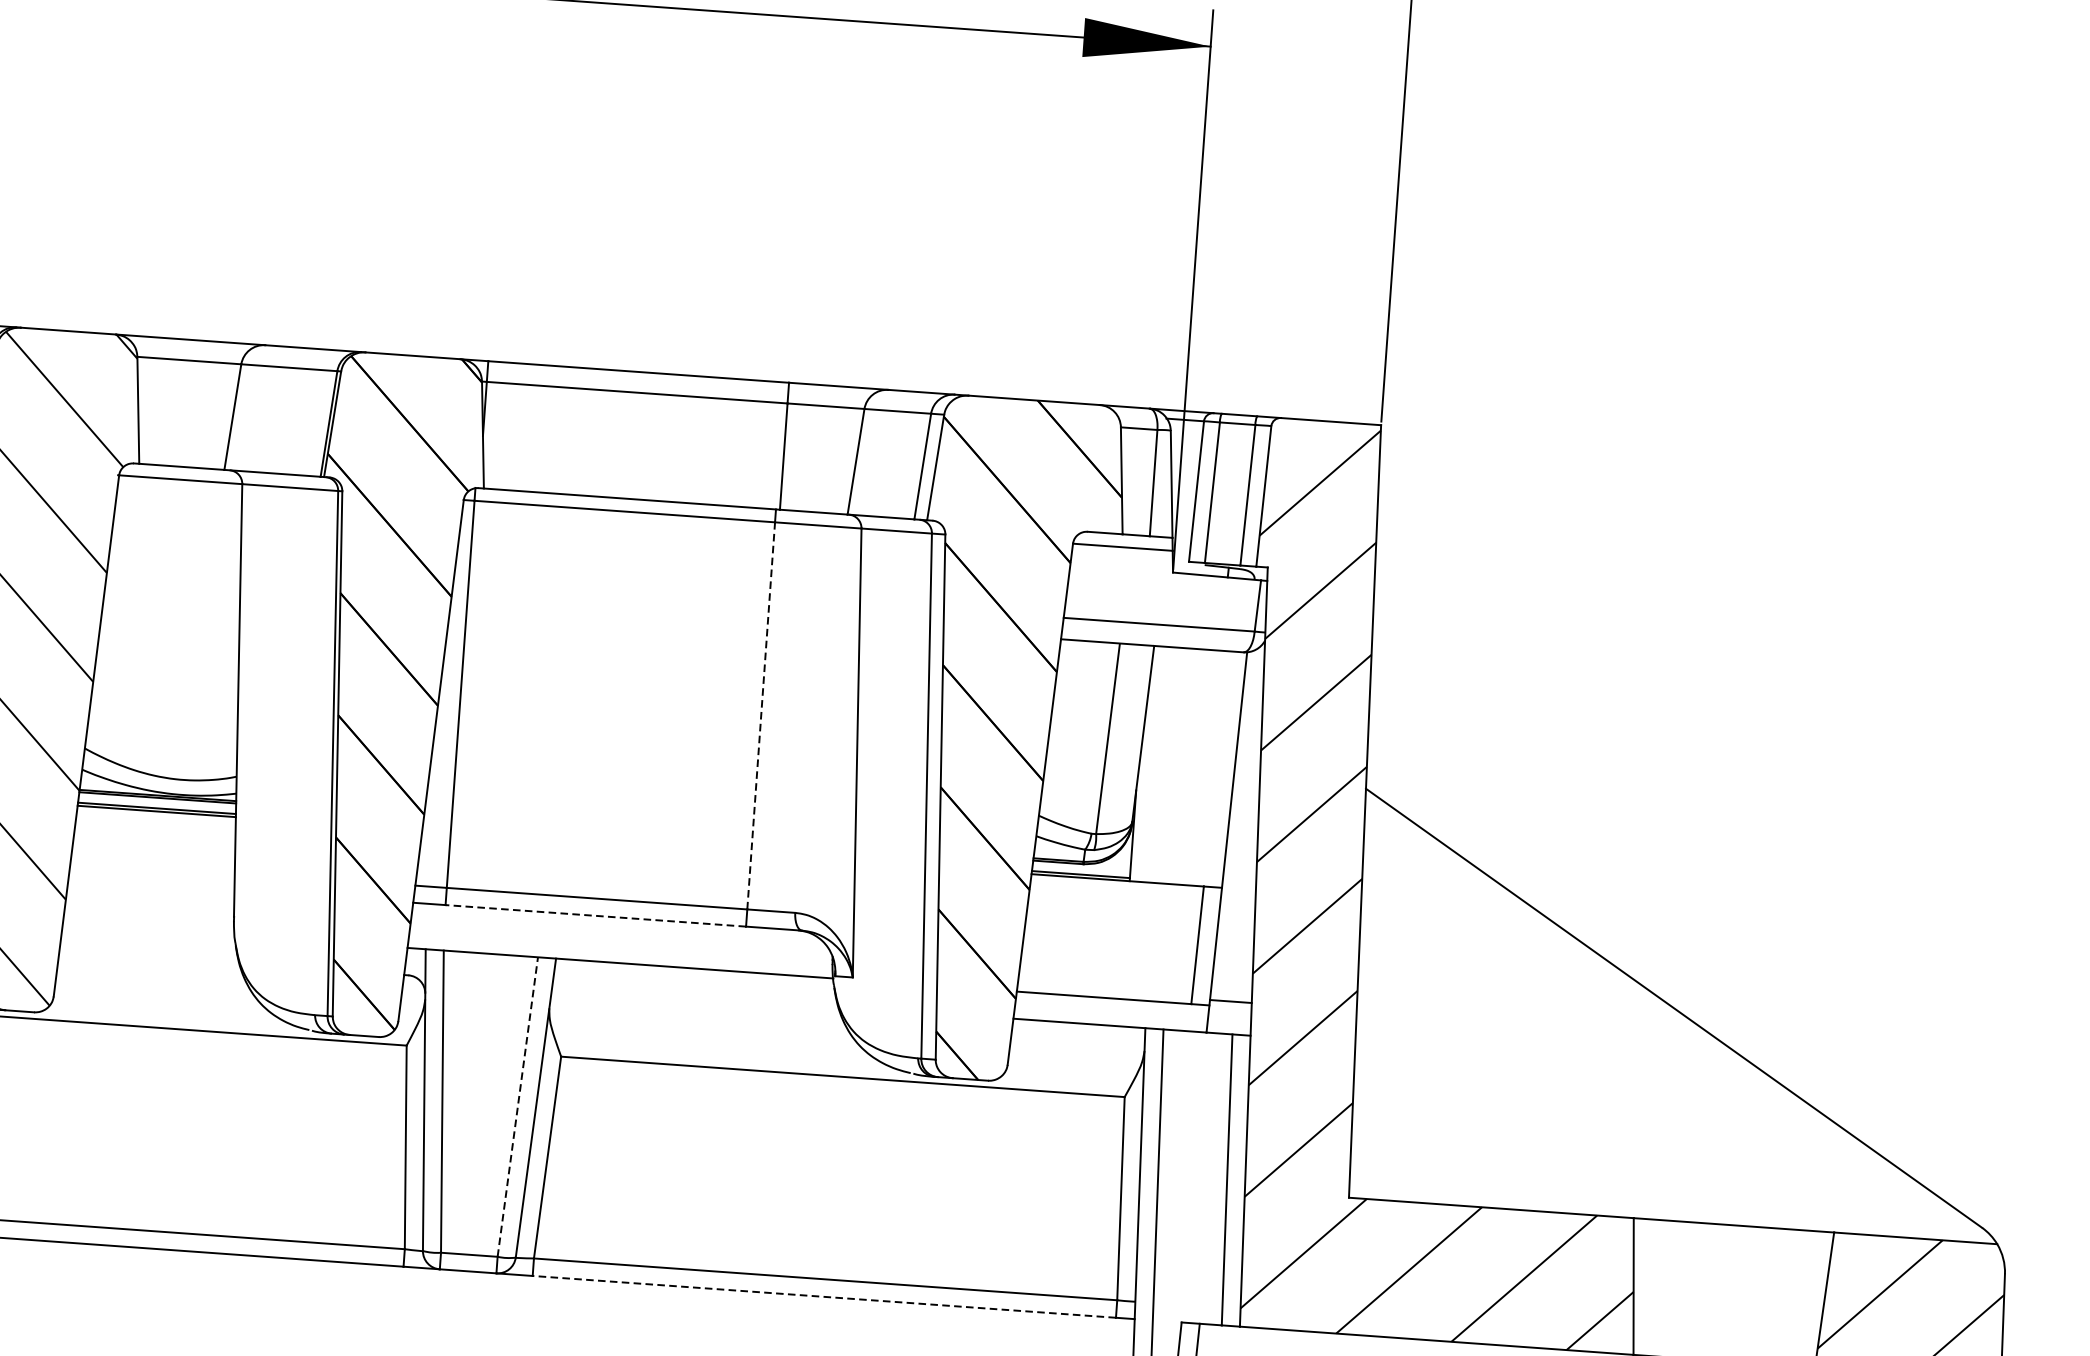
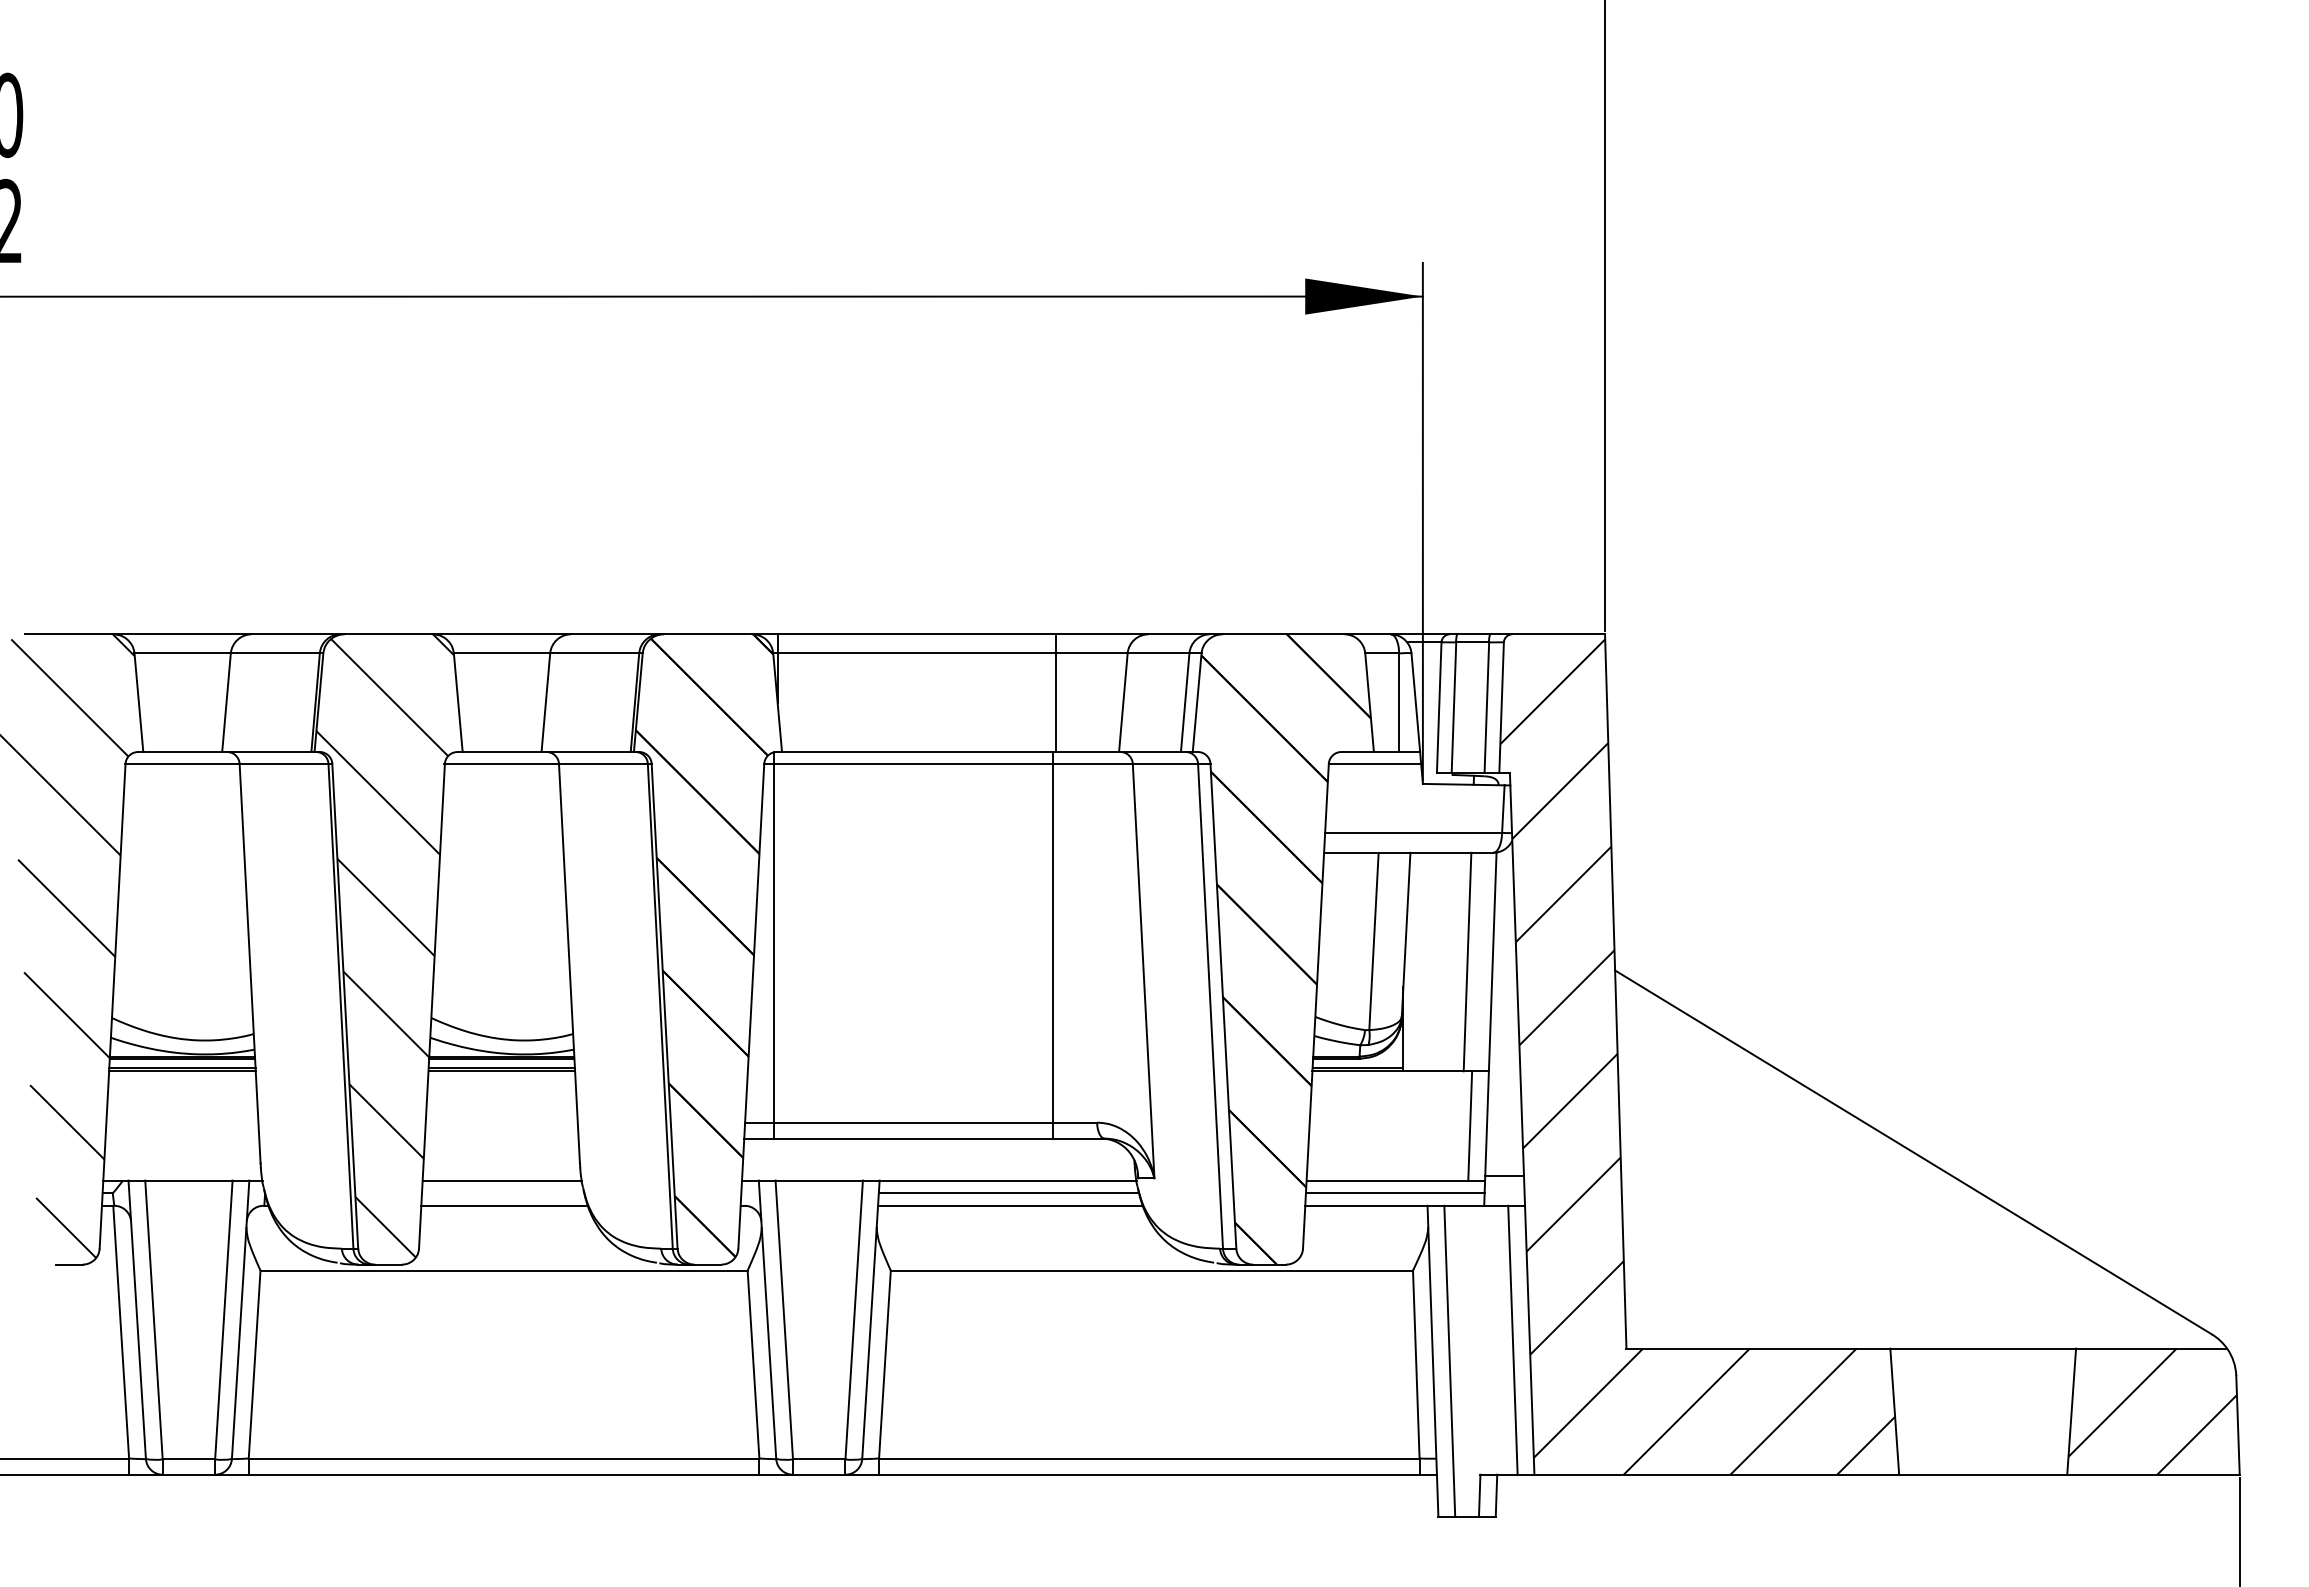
line: (761, 715) -> (1052, 942), dashed -> solid
line: (1207, 767) -> (1467, 961), added
line: (594, 915) -> (912, 1138), dashed -> solid
line: (148, 929) -> (501, 1180), added
line: (149, 956) -> (504, 1205), added
line: (694, 982) -> (1008, 1193), added
line: (695, 995) -> (1010, 1205), added
line: (1110, 1012) -> (1394, 1193), added
line: (518, 1106) -> (854, 1319), dashed -> solid
line: (823, 1296) -> (1148, 1474), dashed -> solid

